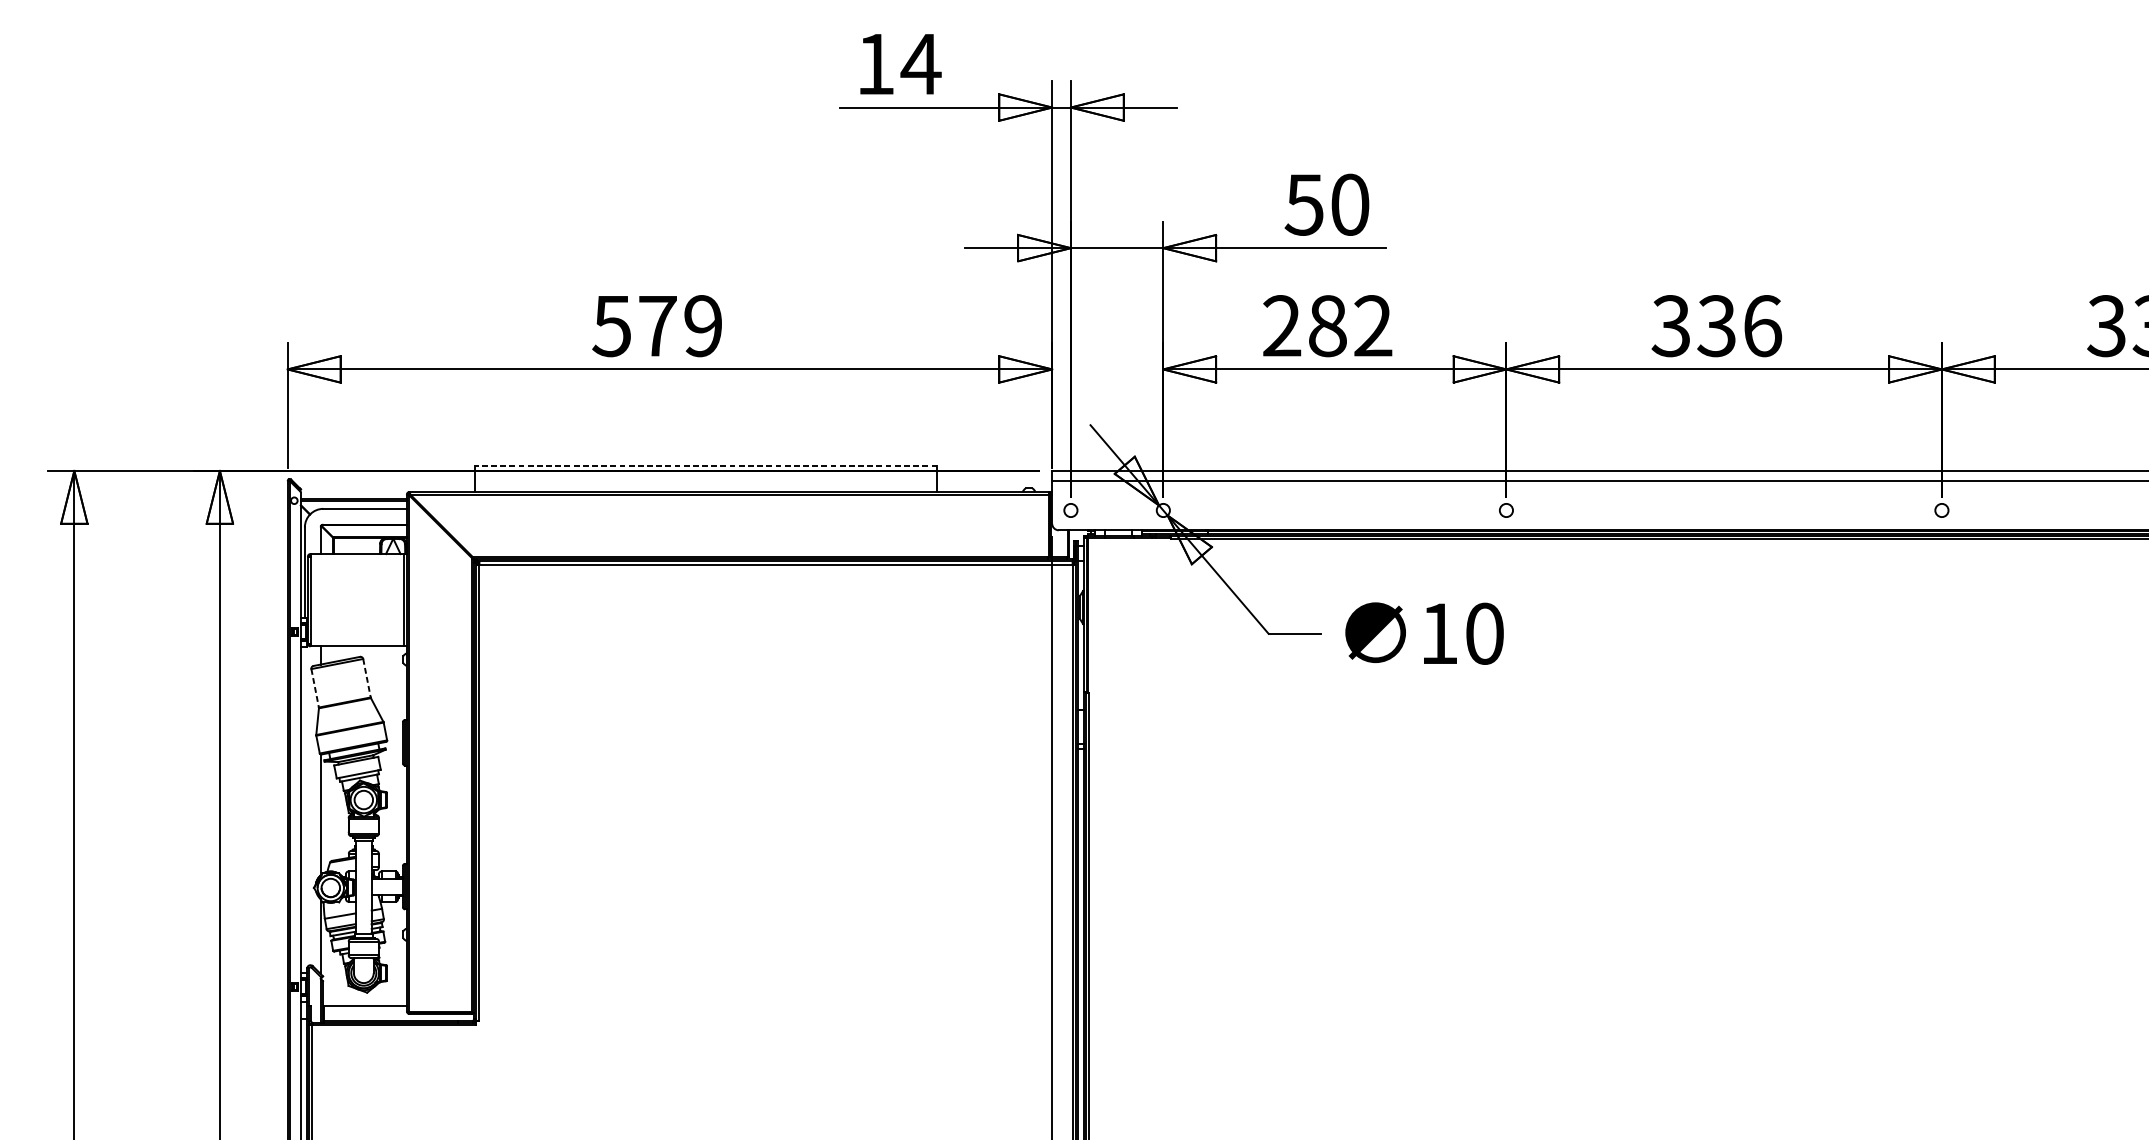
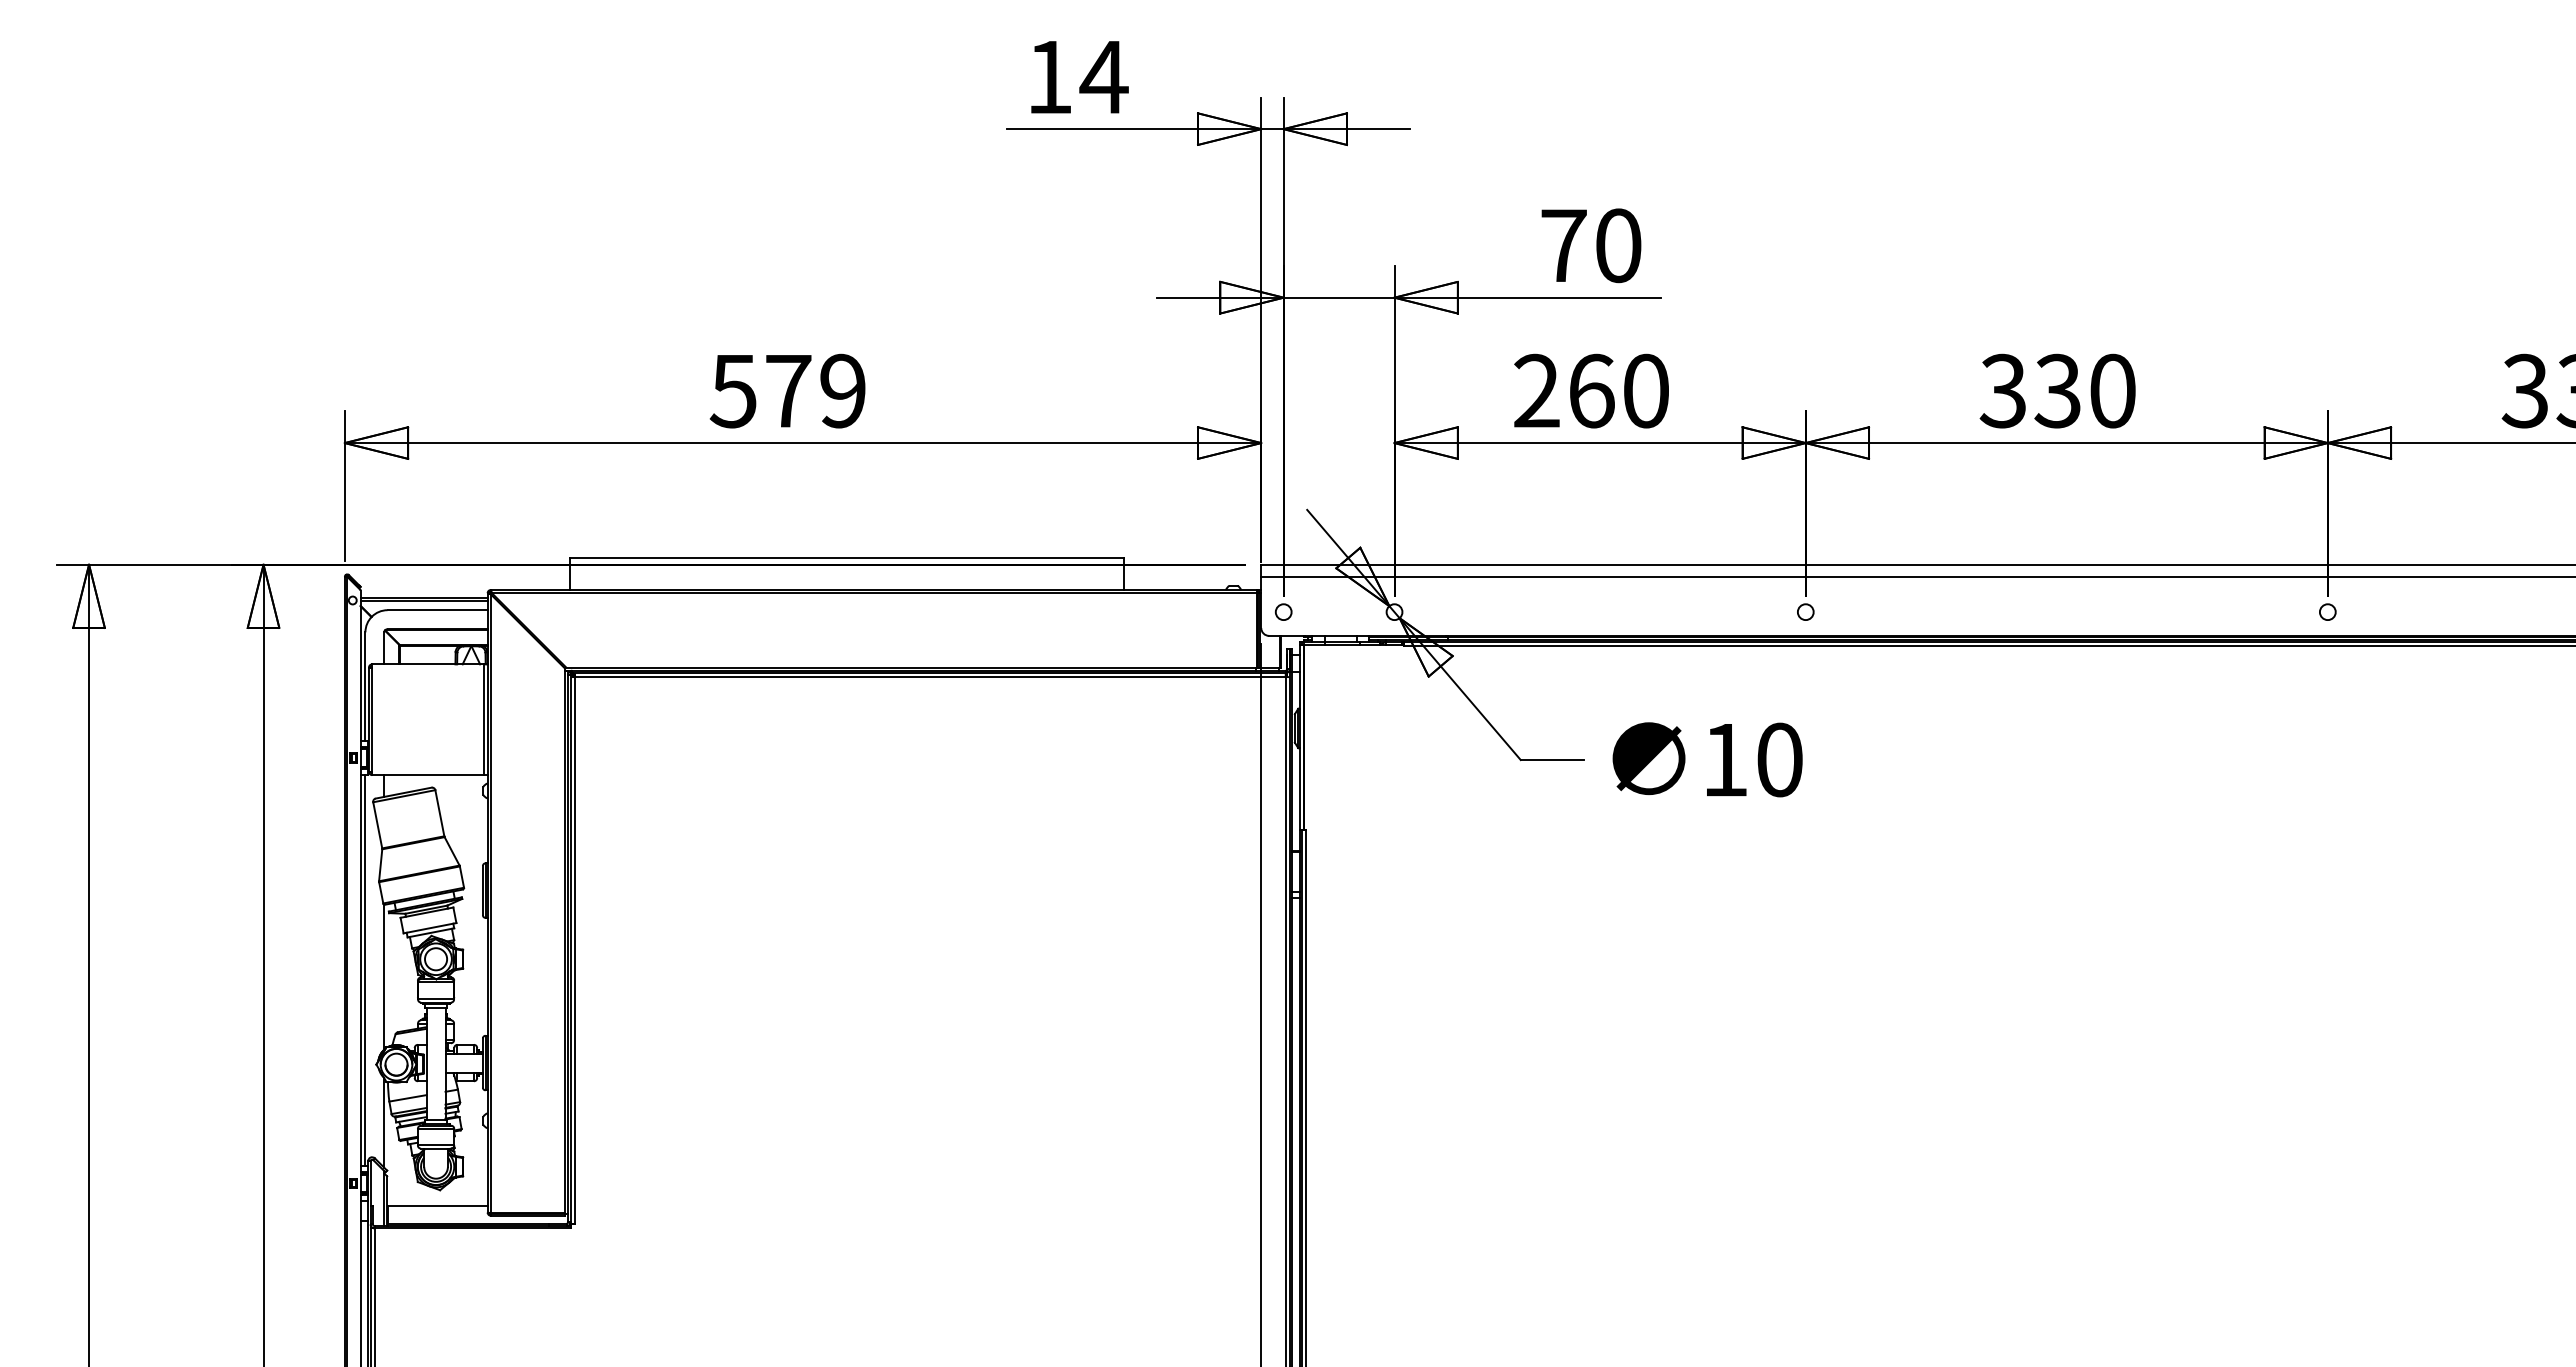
text: (1303, 205) -> (1562, 246), 50 -> 70
text: (1350, 325) -> (1618, 390), 282 -> 260
text: (1763, 325) -> (2113, 390), 336 -> 330
line: (706, 465) -> (846, 558), dashed -> solid
line: (366, 678) -> (439, 813), dashed -> solid
line: (314, 688) -> (377, 825), dashed -> solid
line: (304, 809) -> (365, 970), added

